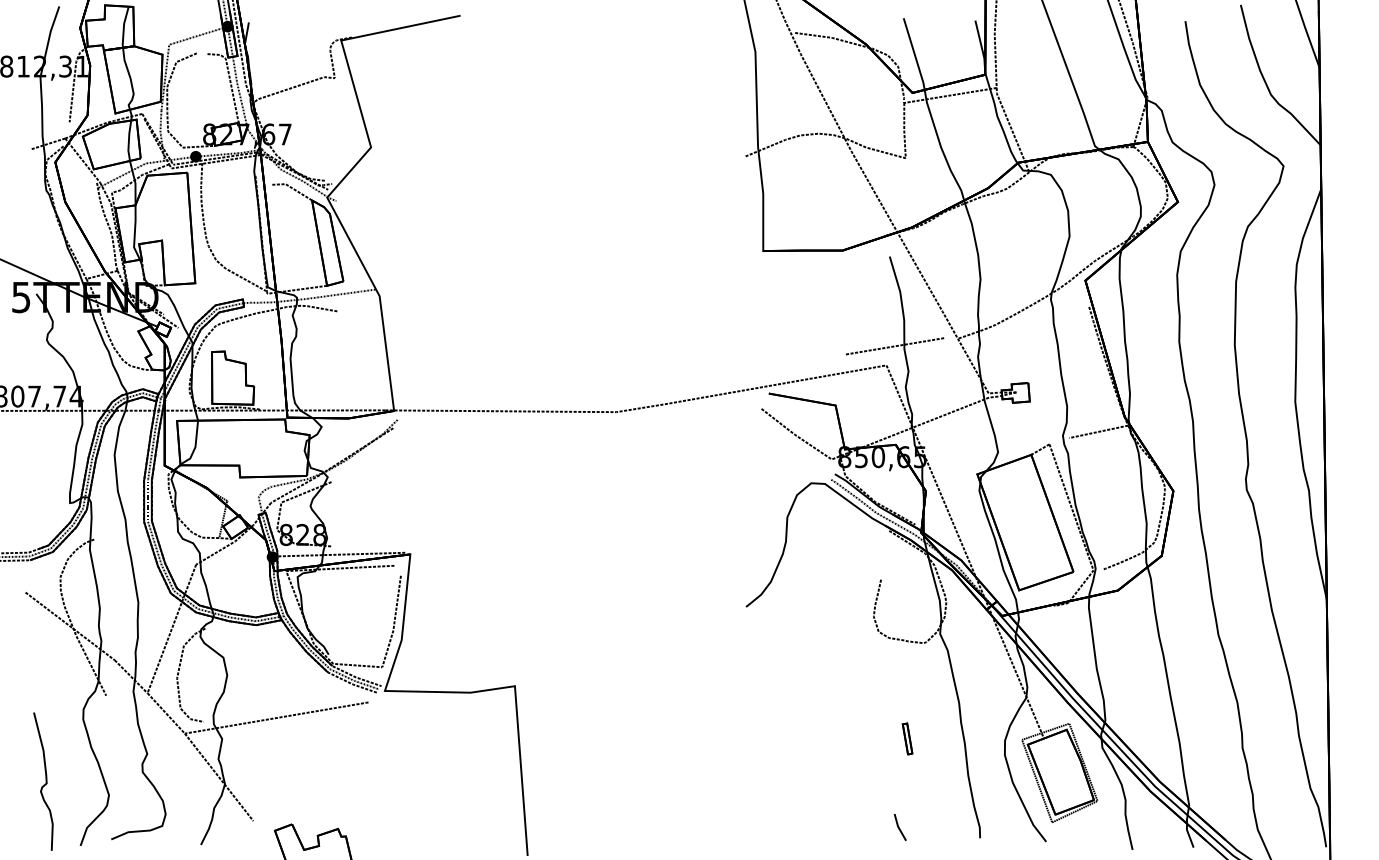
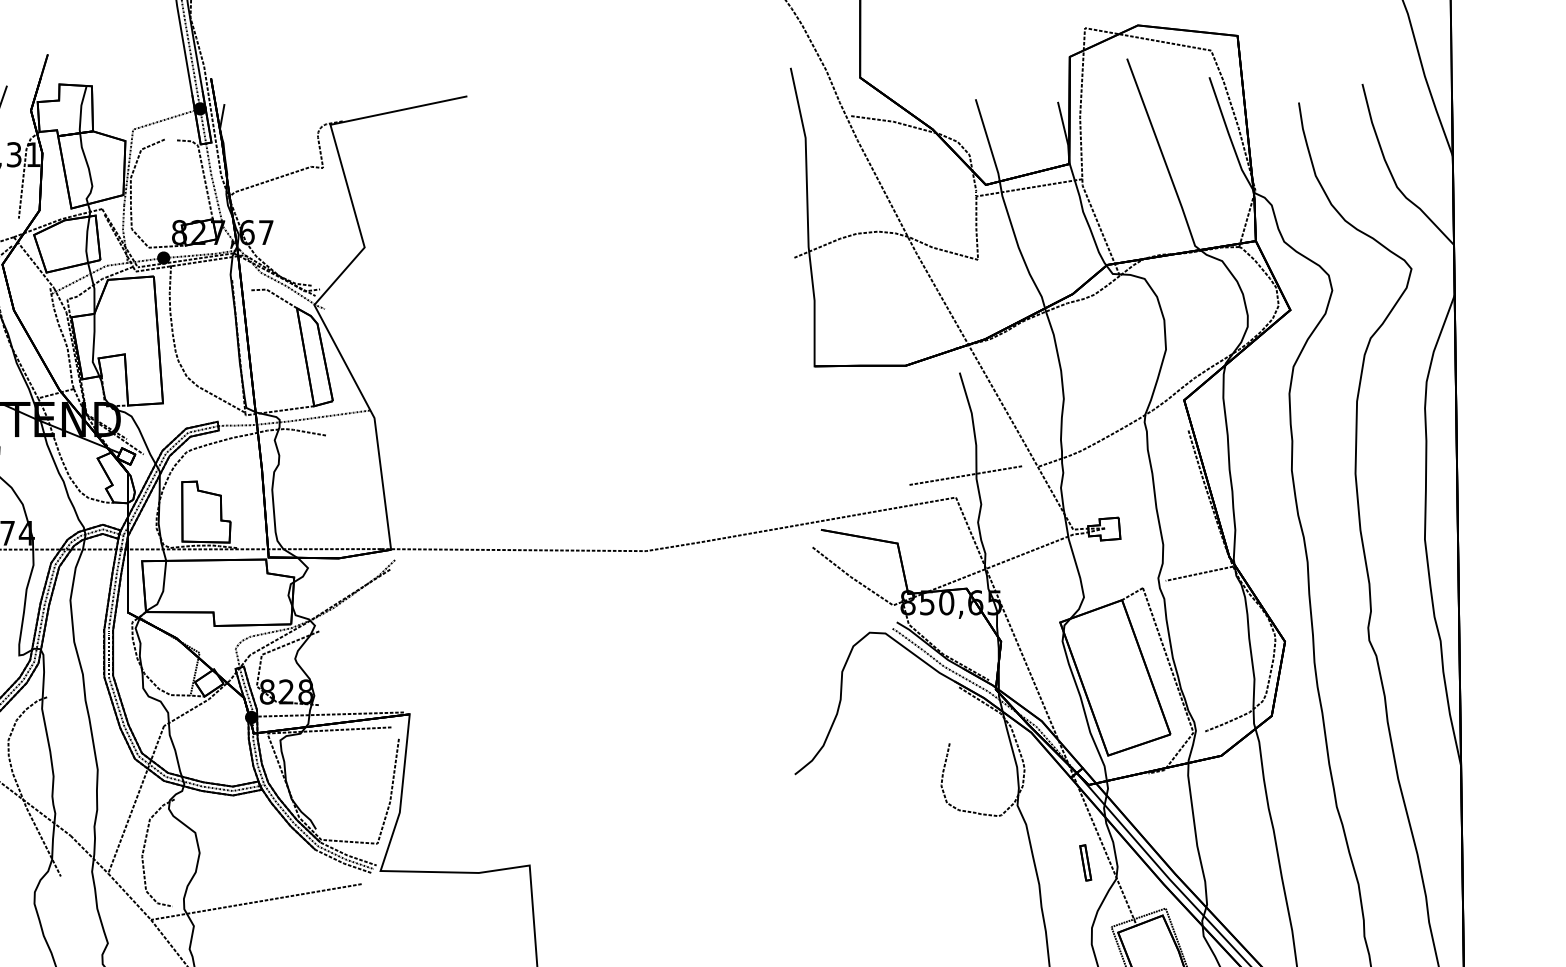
part: (907, 738) -> (1085, 862), moved

